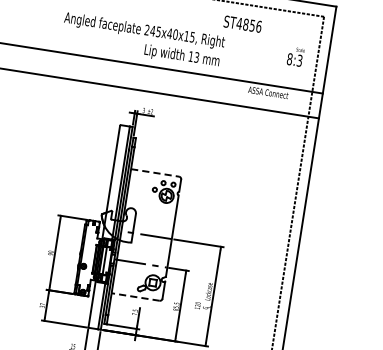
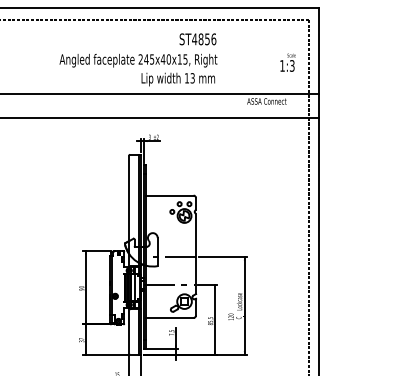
text: (242, 24) -> (197, 39), moved
text: (289, 58) -> (282, 65), 8:3 -> 1:3
line: (154, 172) -> (169, 195), dashed -> solid
line: (135, 296) -> (169, 317), dashed -> solid

